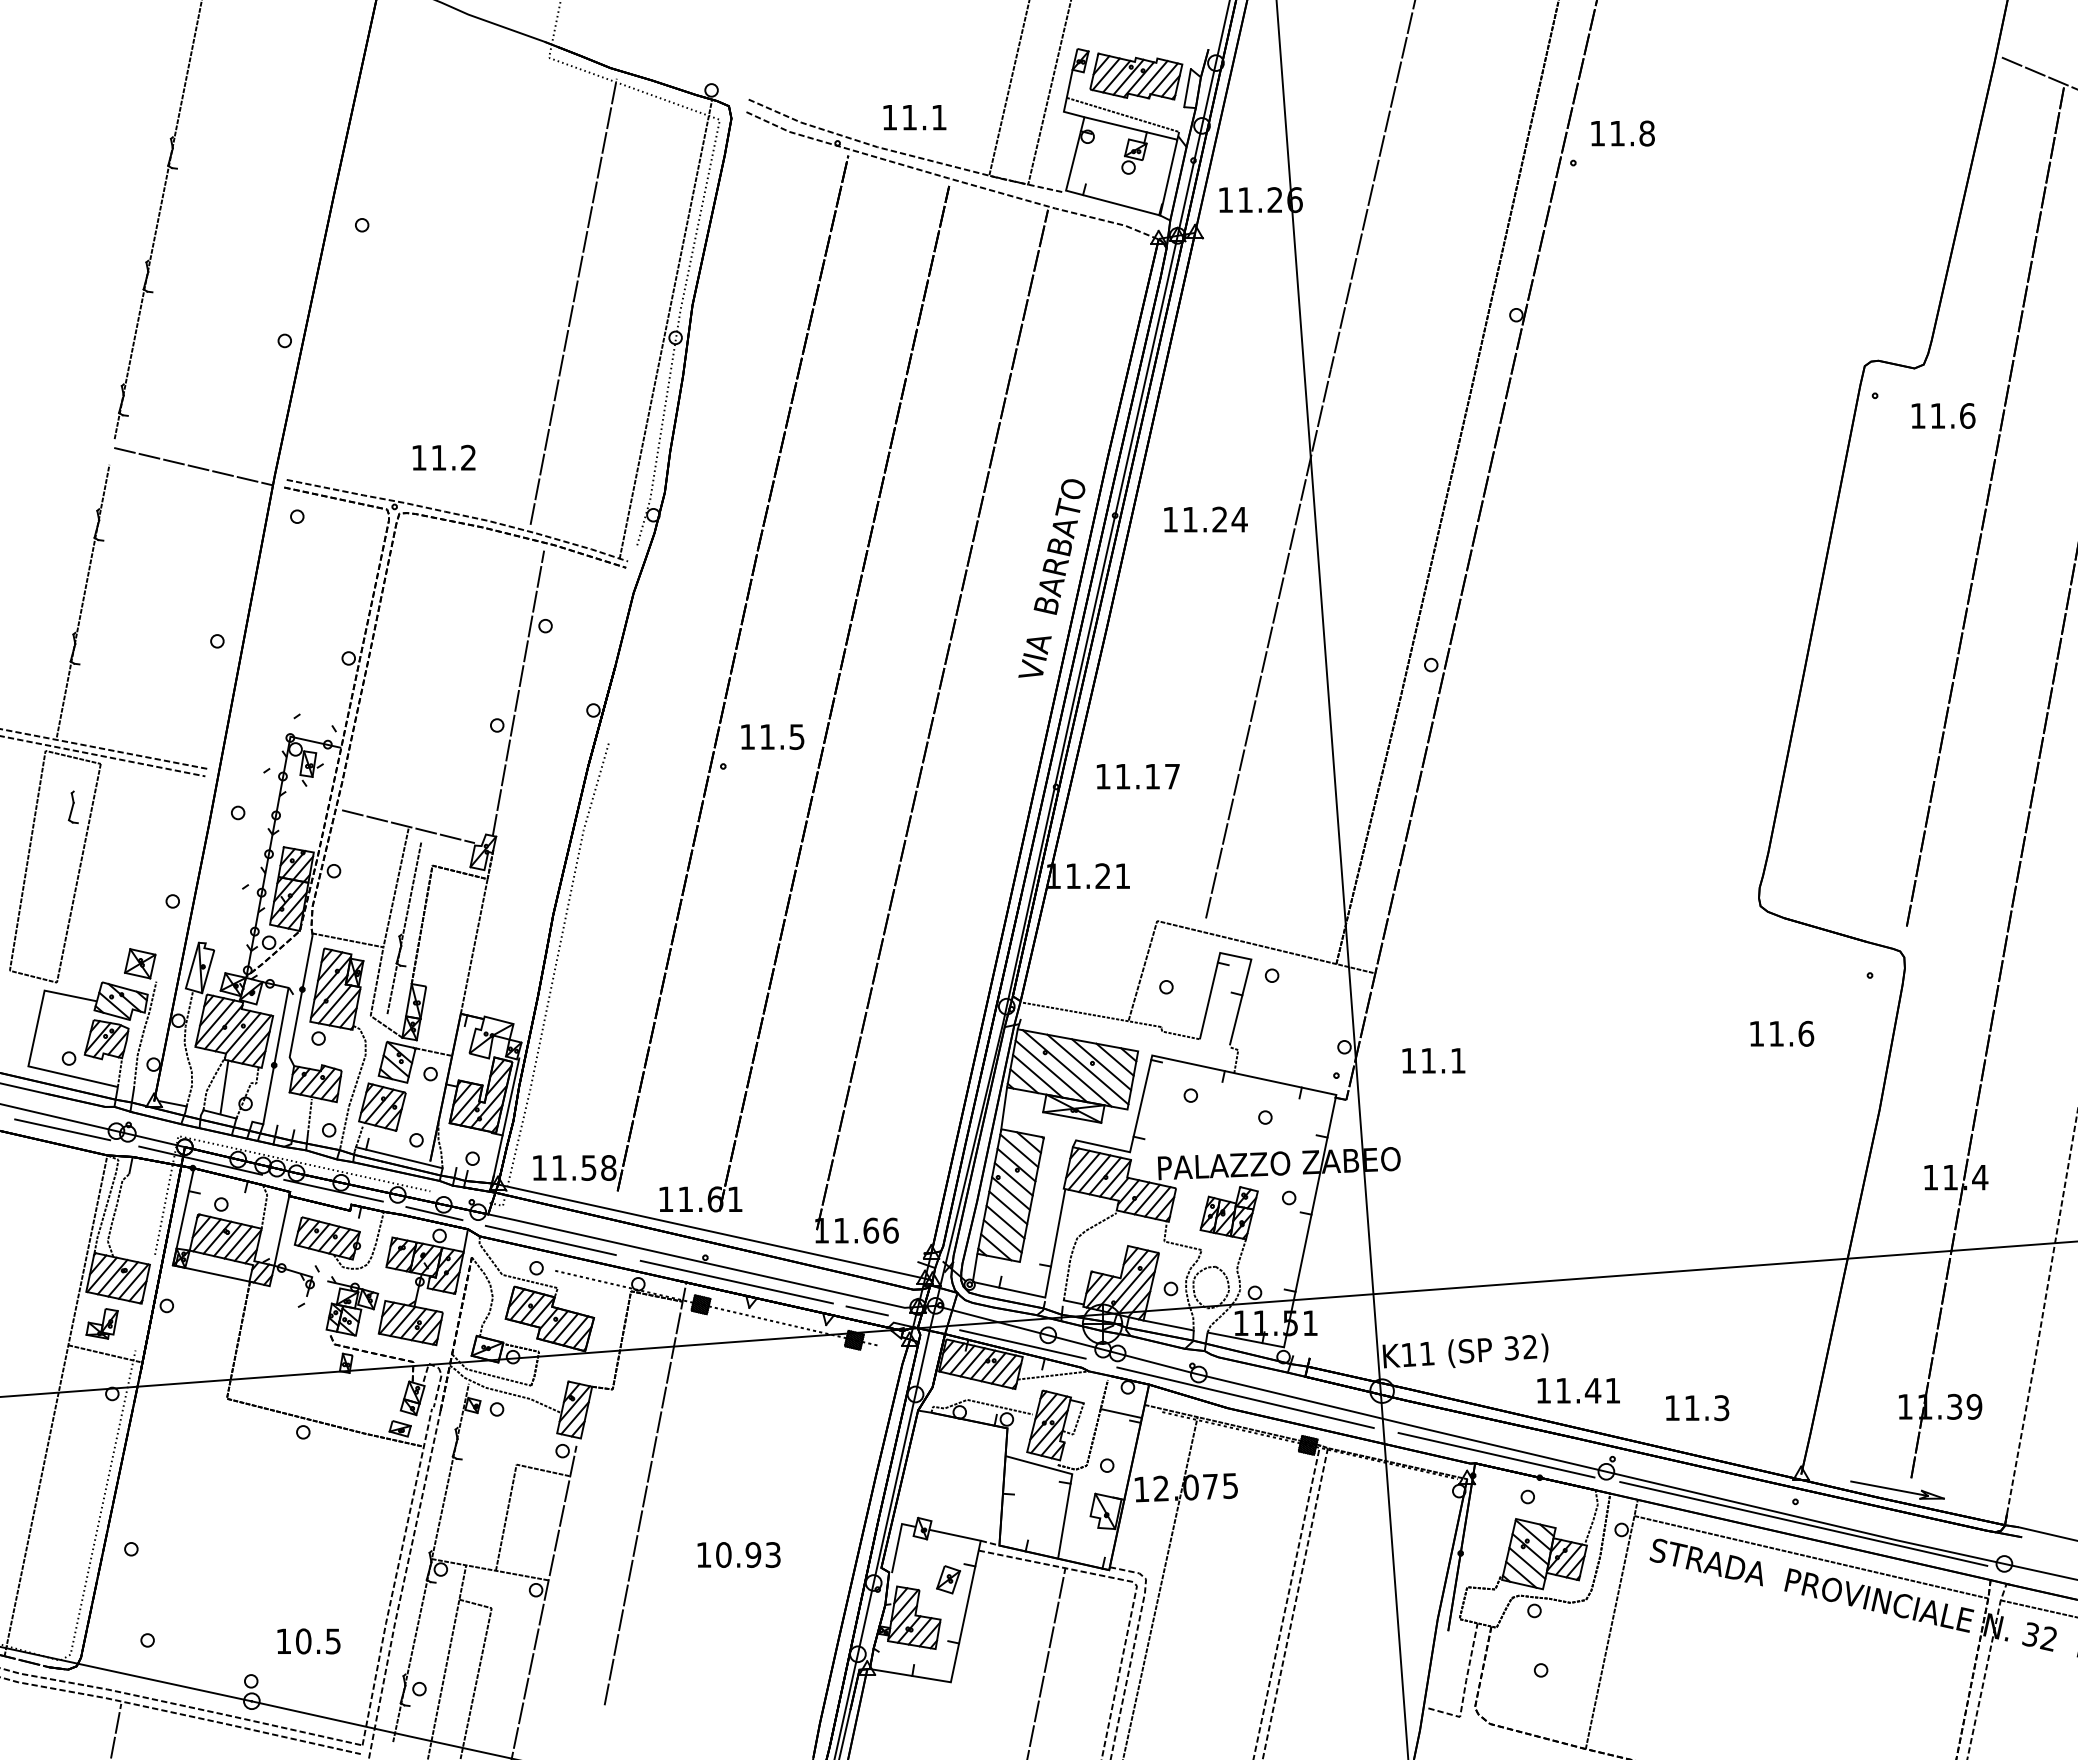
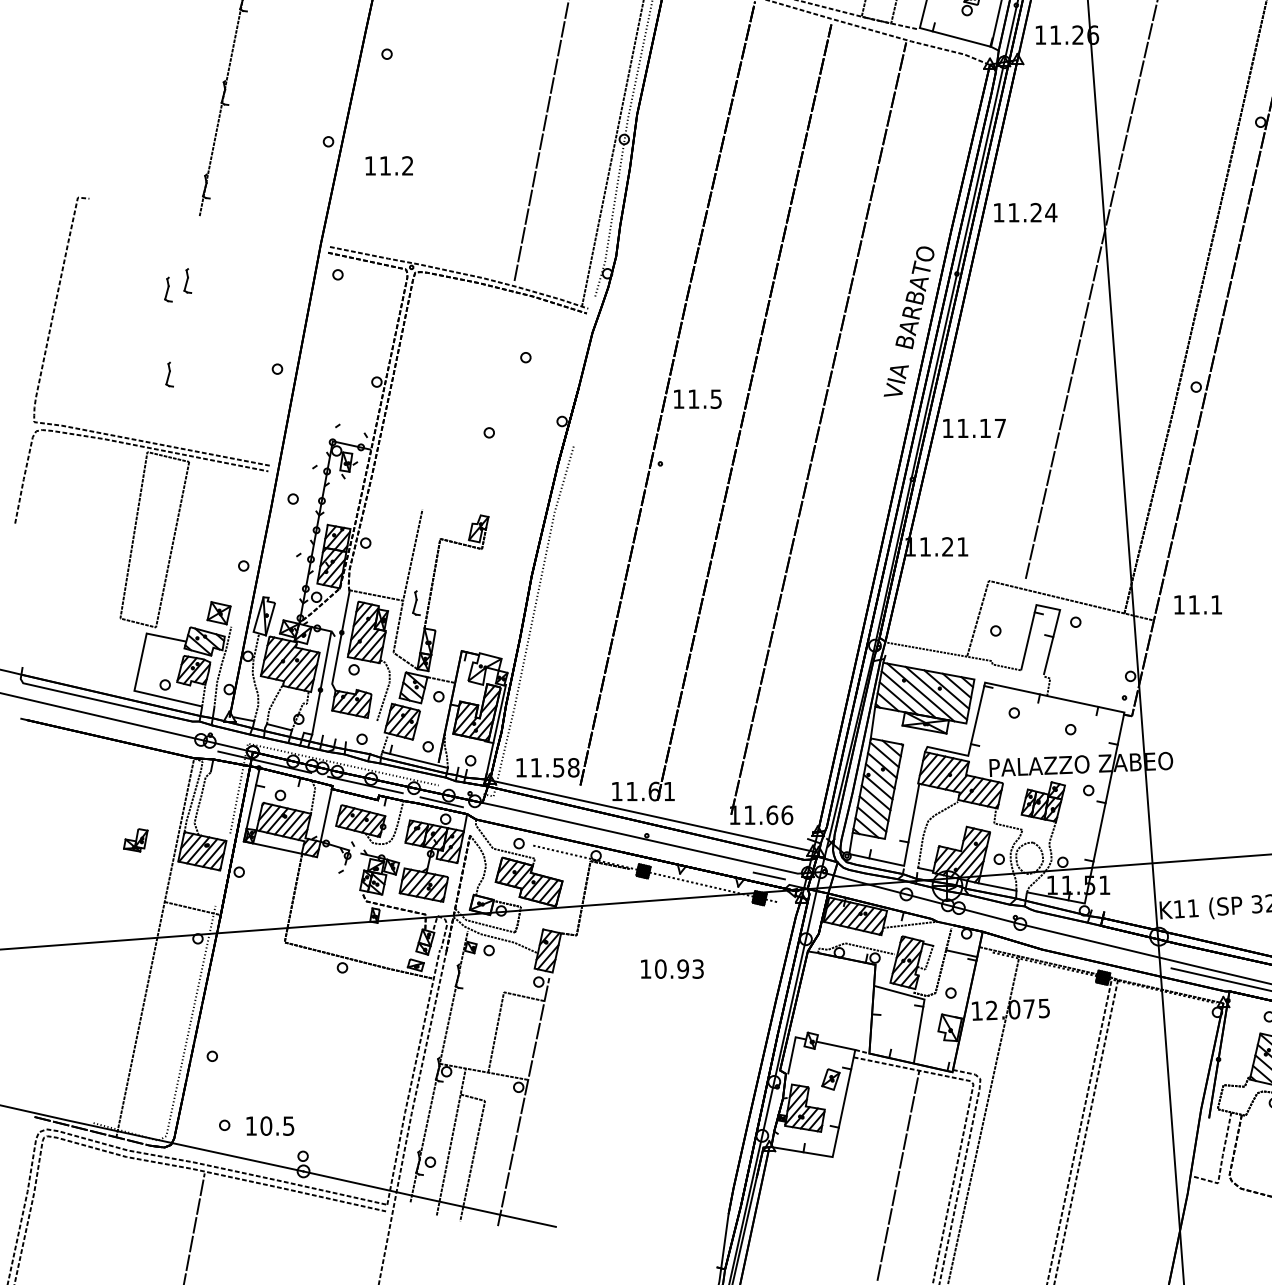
text: (443, 457) -> (388, 165), moved
line: (193, 466) -> (259, 236), removed
text: (1205, 519) -> (1025, 212), moved
line: (82, 600) -> (175, 338), removed
line: (518, 692) -> (505, 407), removed
text: (772, 736) -> (697, 398), moved
text: (1137, 776) -> (973, 428), moved
part: (72, 806) -> (167, 289), moved
line: (408, 826) -> (422, 509), removed
line: (404, 927) -> (419, 585), removed
line: (473, 946) -> (471, 600), removed
text: (1433, 1060) -> (1197, 604), moved
line: (224, 1086) -> (282, 706), removed
line: (309, 1116) -> (347, 728), removed
line: (344, 1127) -> (373, 737), removed
line: (62, 1129) -> (160, 738), removed
line: (550, 1240) -> (529, 822), removed
line: (736, 1281) -> (670, 853), removed
part: (101, 1323) -> (135, 840), moved
line: (1022, 1344) -> (886, 901), removed
line: (1245, 1397) -> (1055, 941), removed
line: (645, 1494) -> (601, 1014), removed
text: (738, 1554) -> (671, 968), moved
text: (308, 1641) -> (270, 1126), moved

